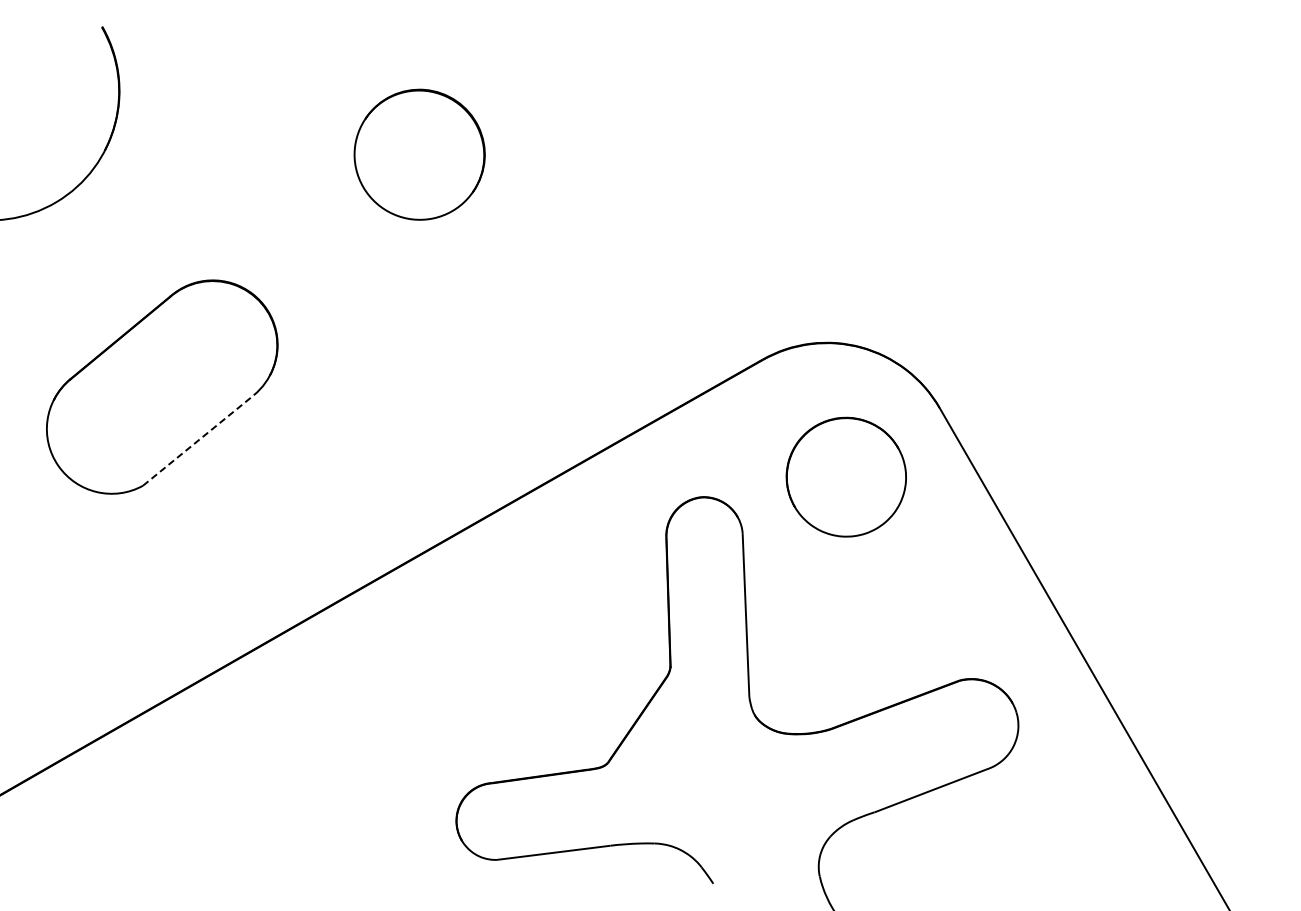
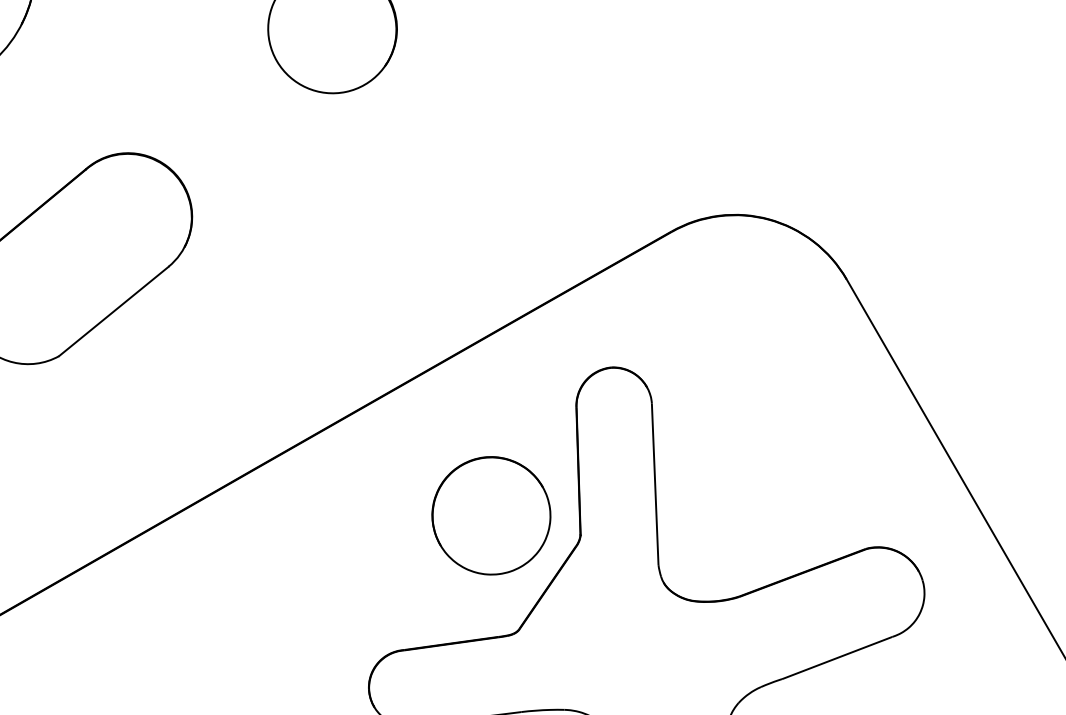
line: (198, 440) -> (113, 311), dashed -> solid
part: (845, 476) -> (490, 515), moved

